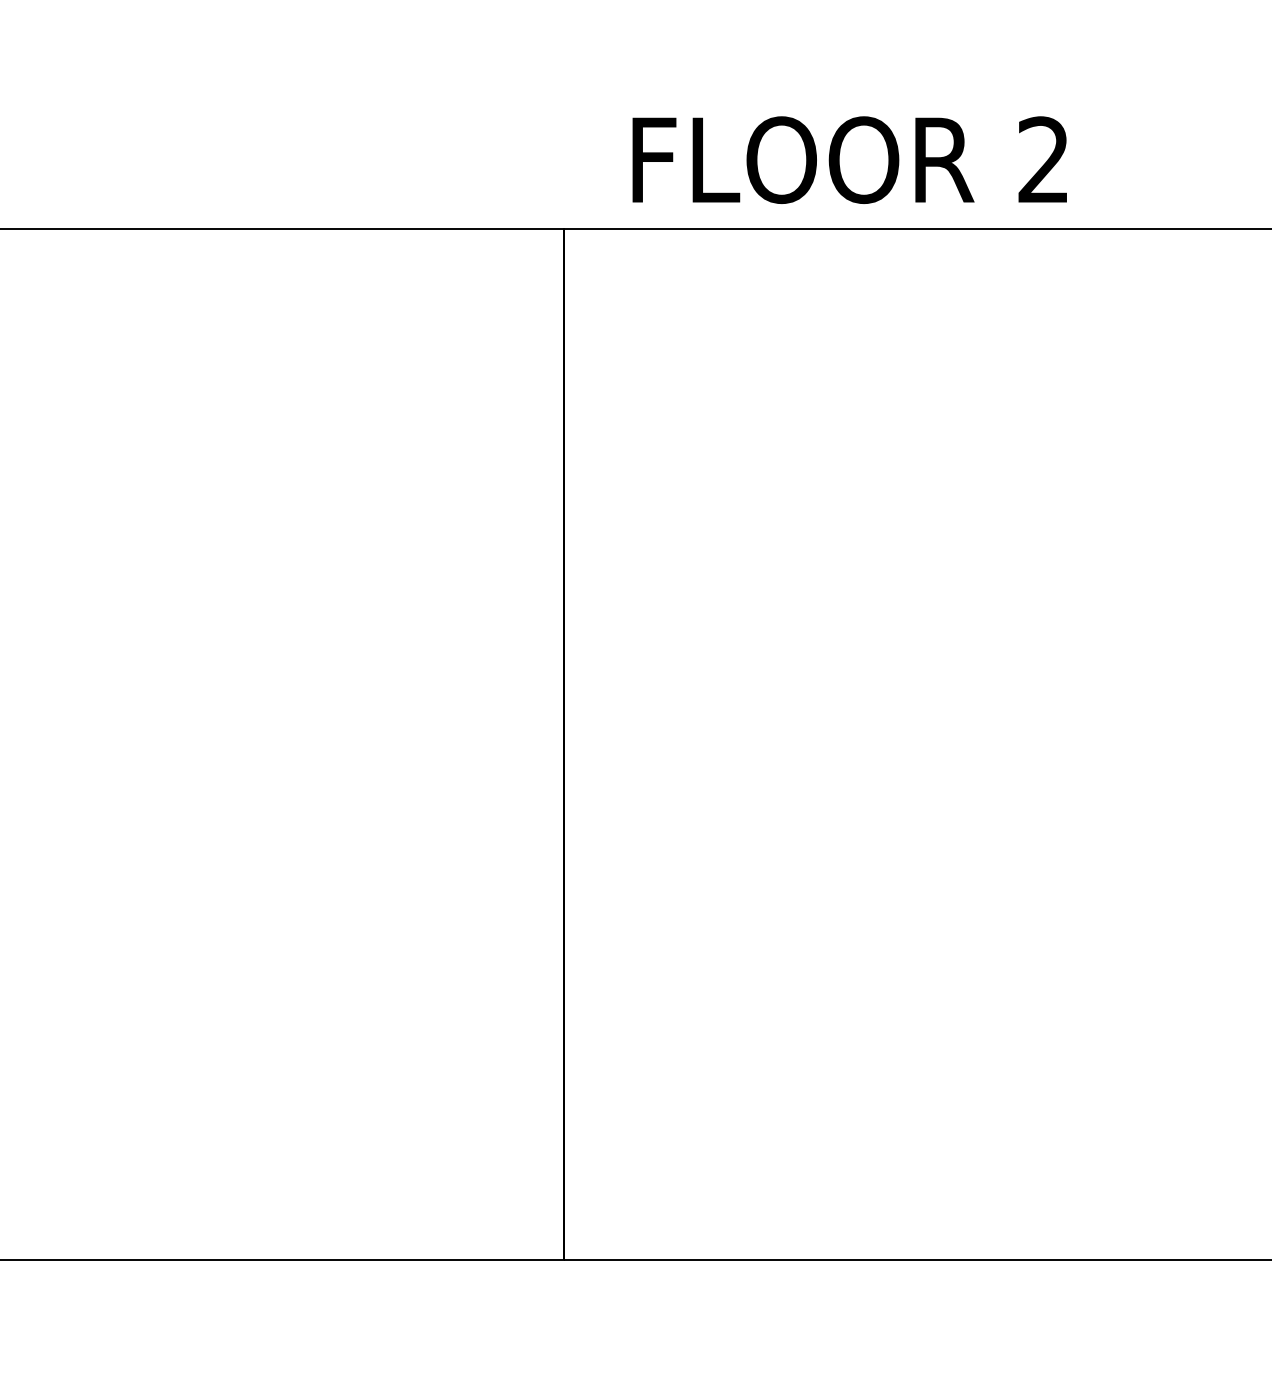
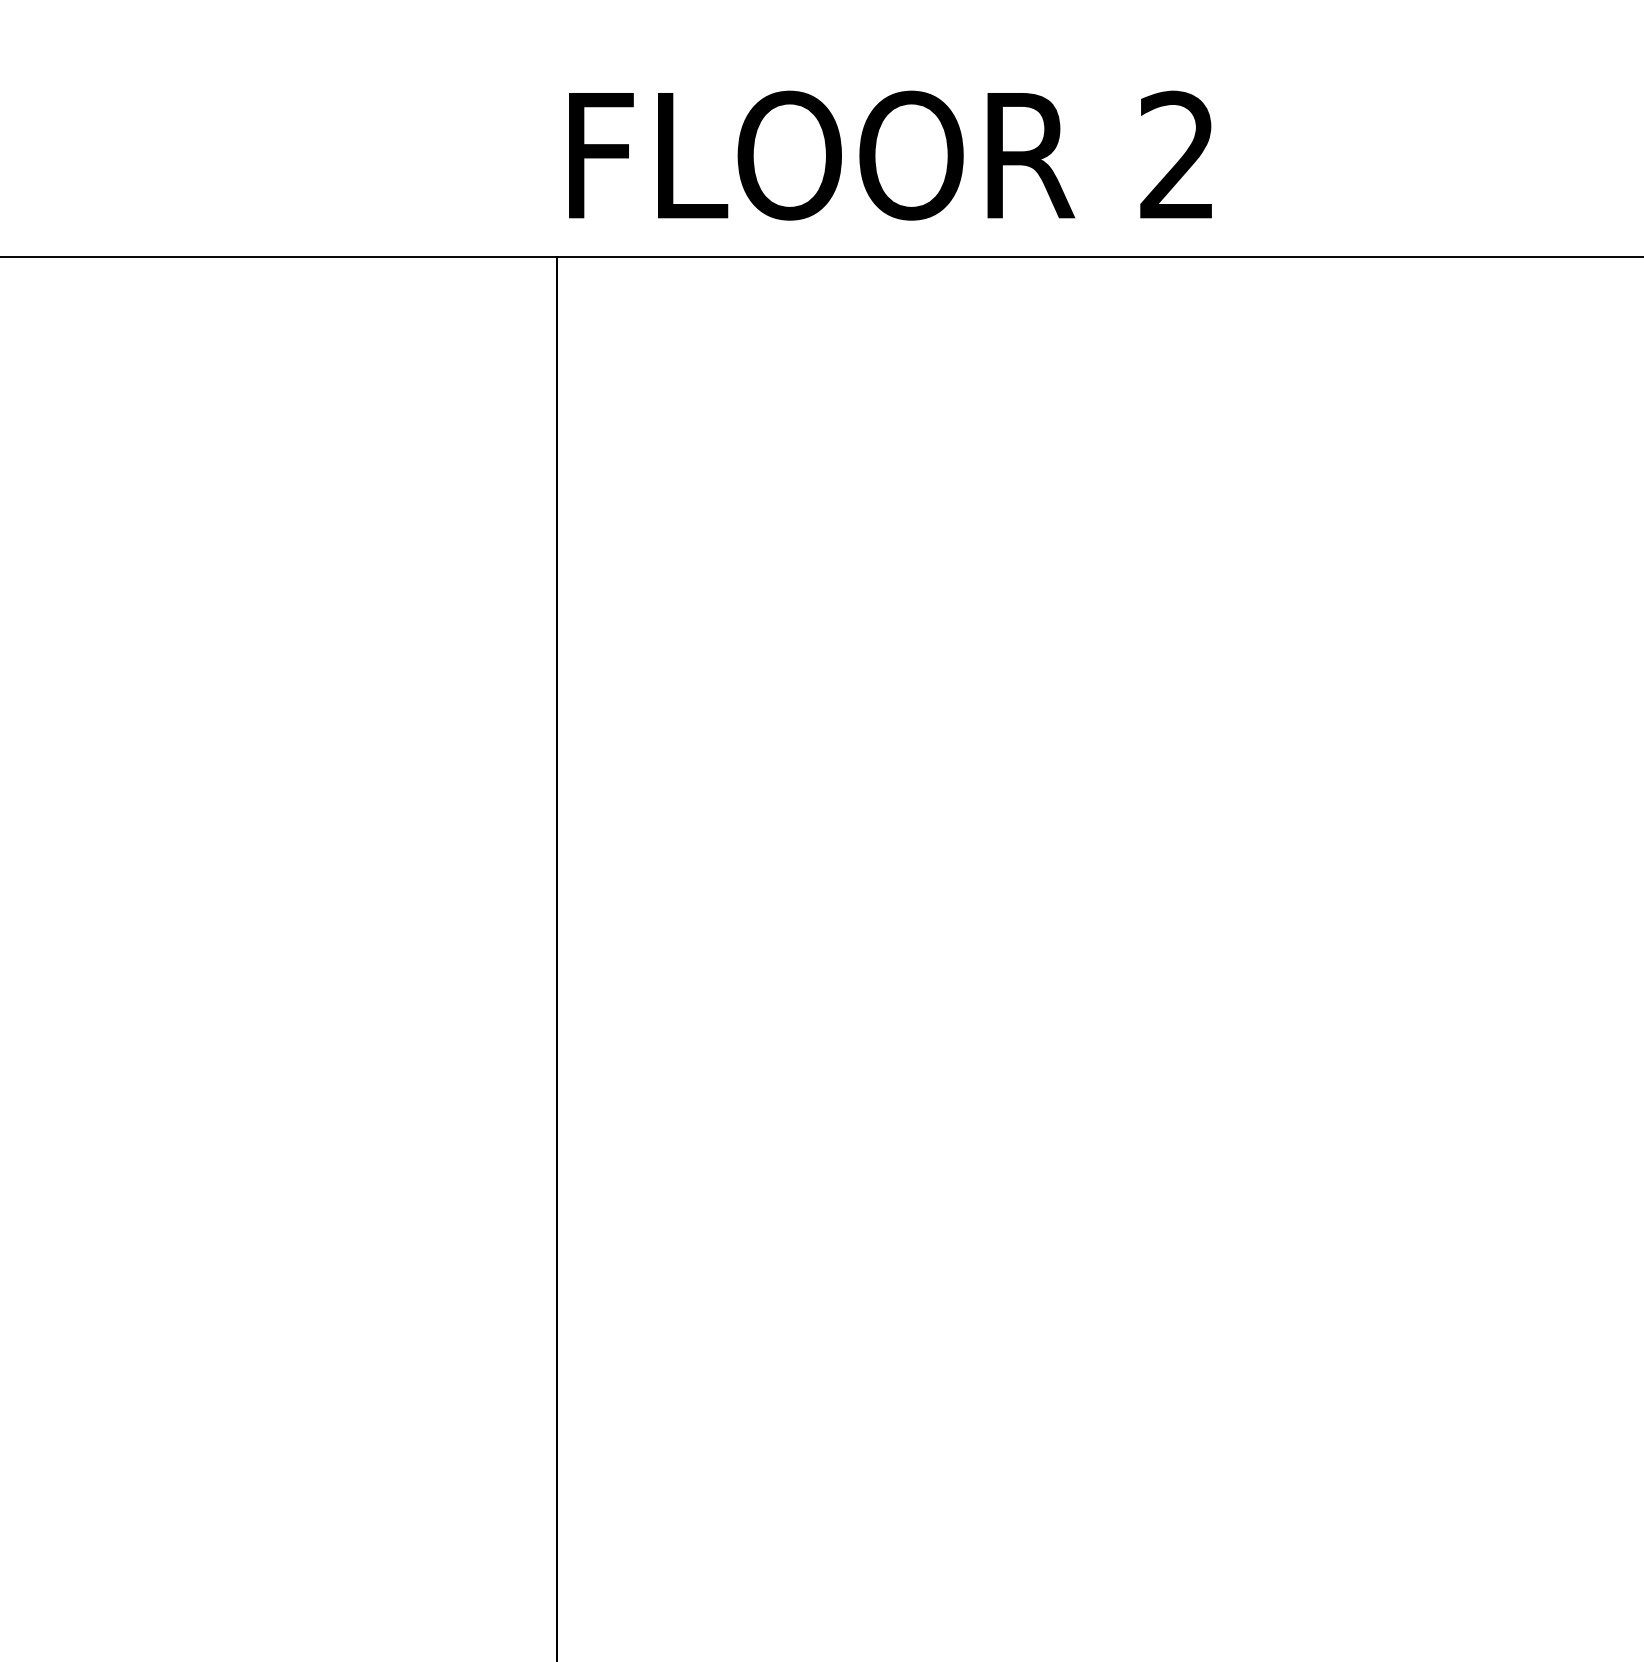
text: (849, 159) -> (890, 154), moved

